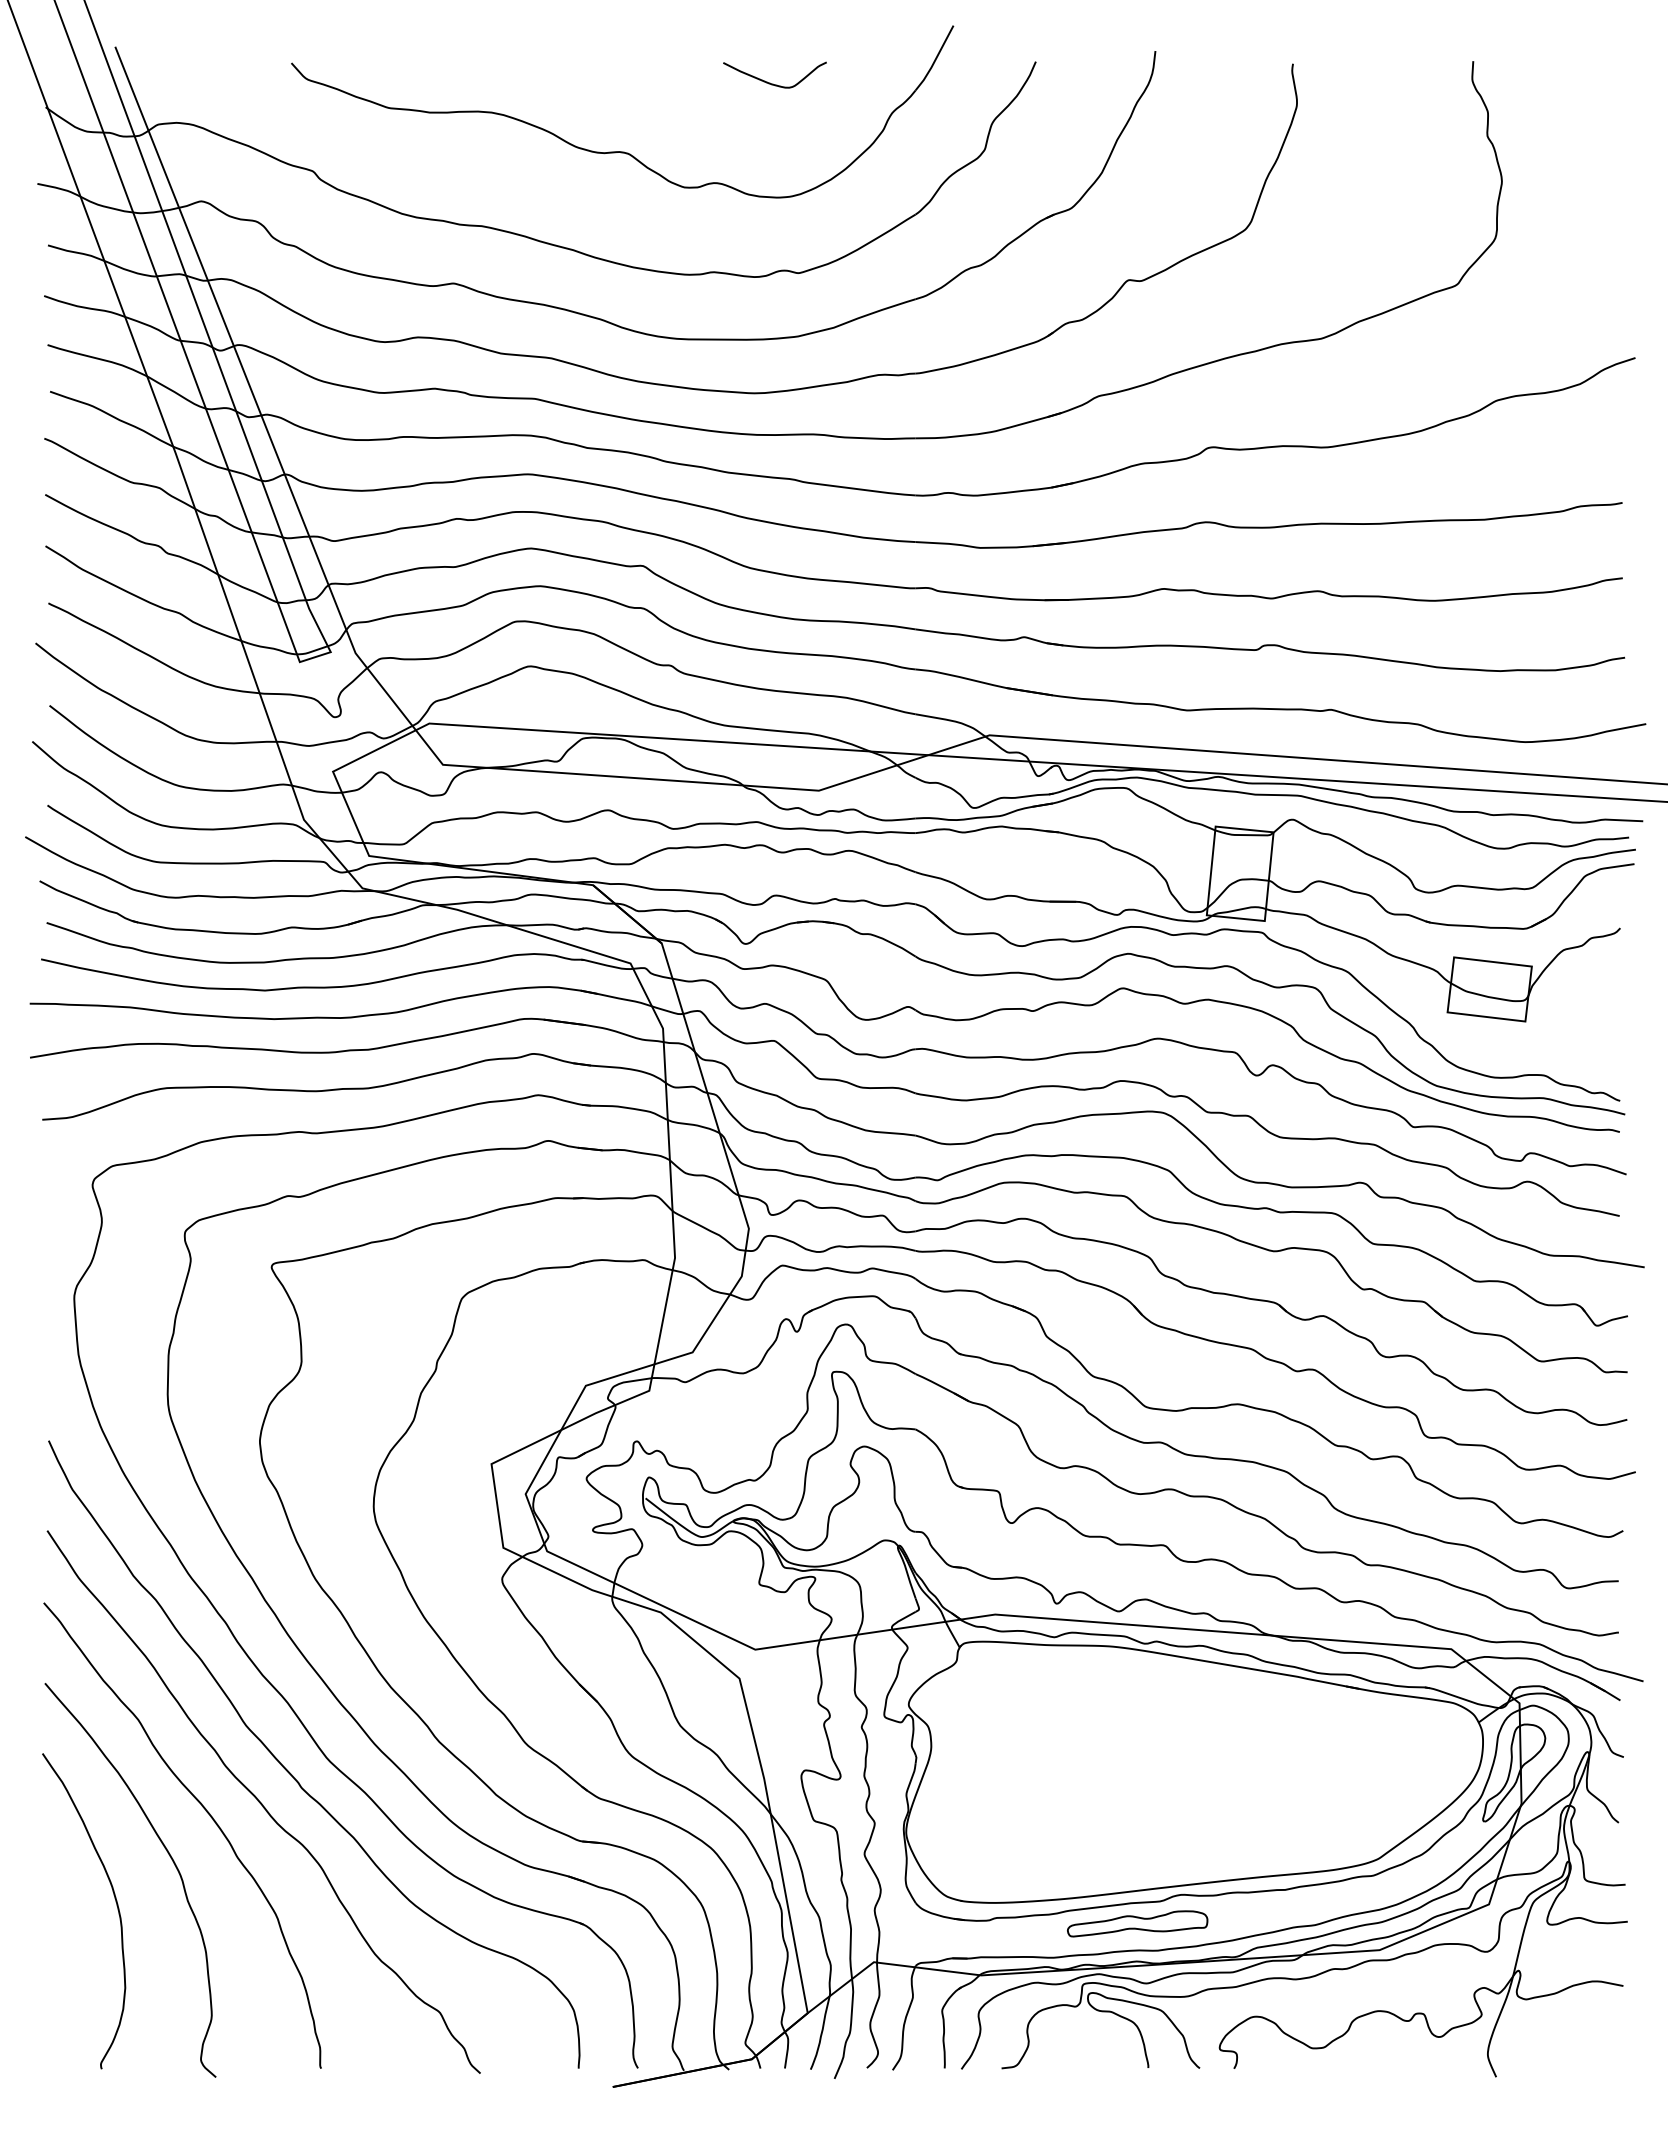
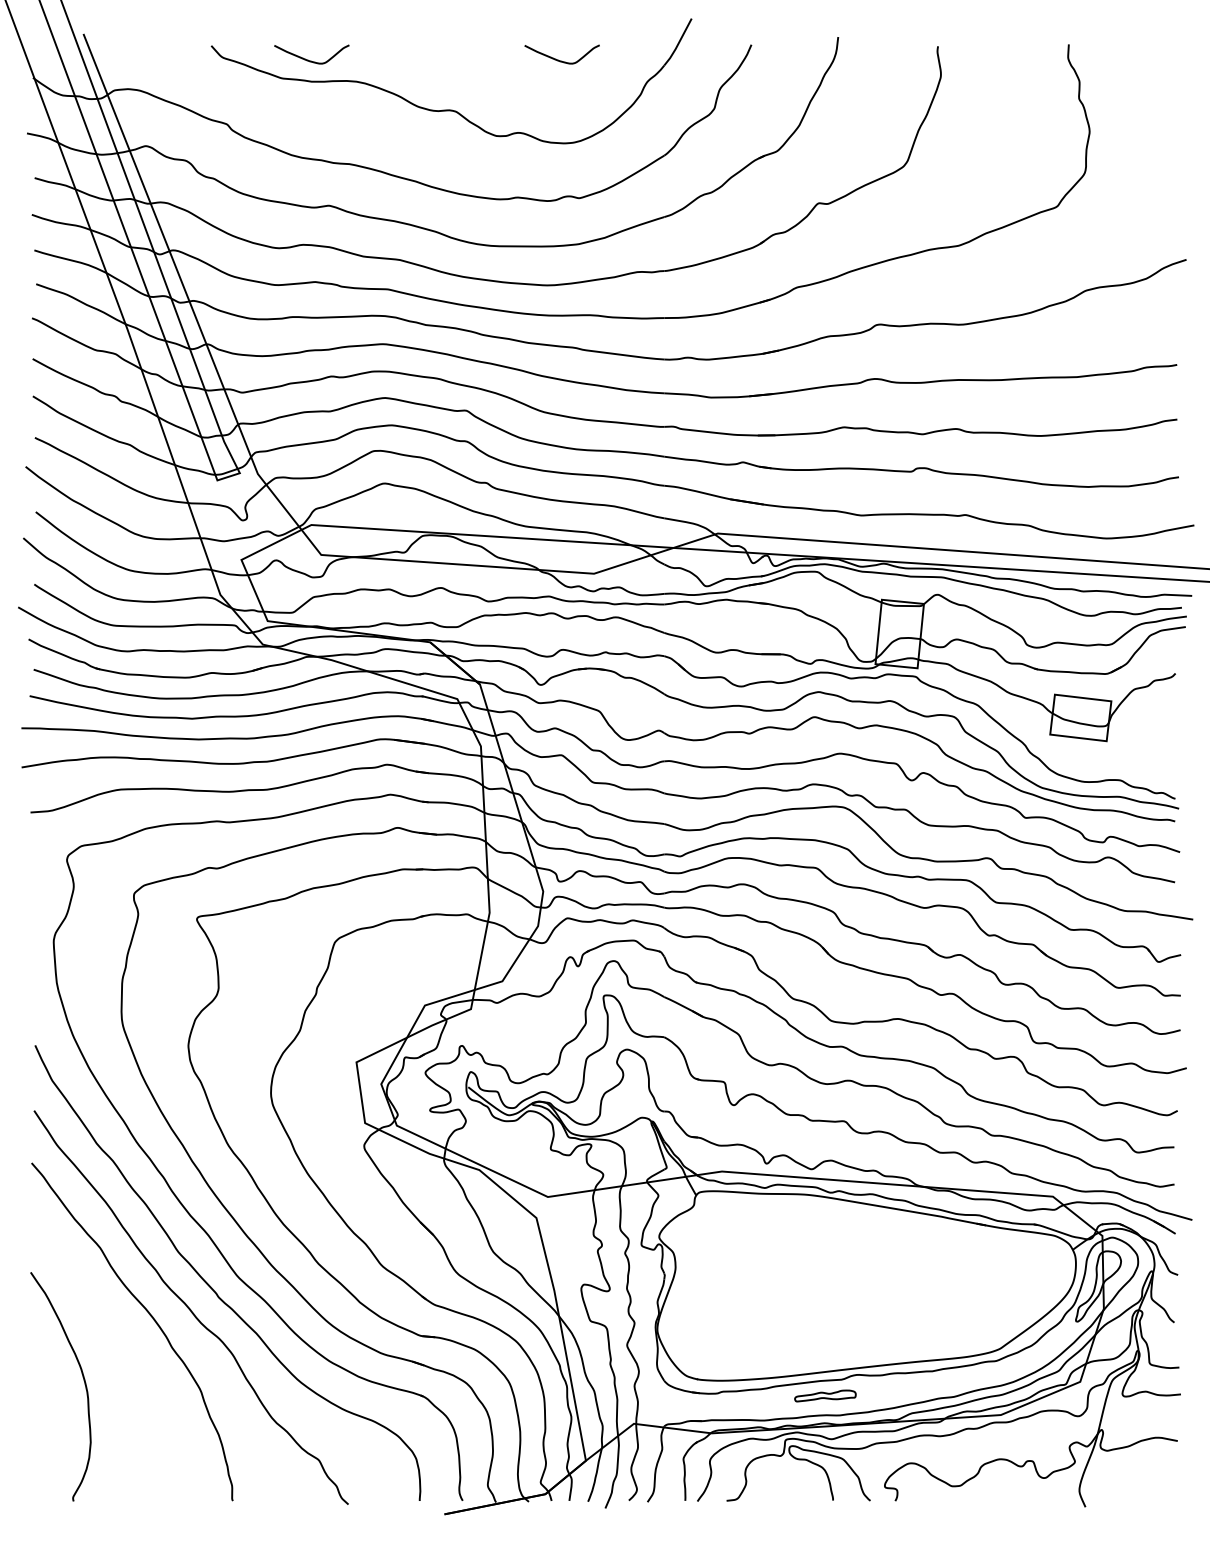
curve: (425, 82) -> (308, 59), added
curve: (170, 1858) -> (123, 1348), removed
part: (1137, 1923) -> (825, 1395), size x0.6

